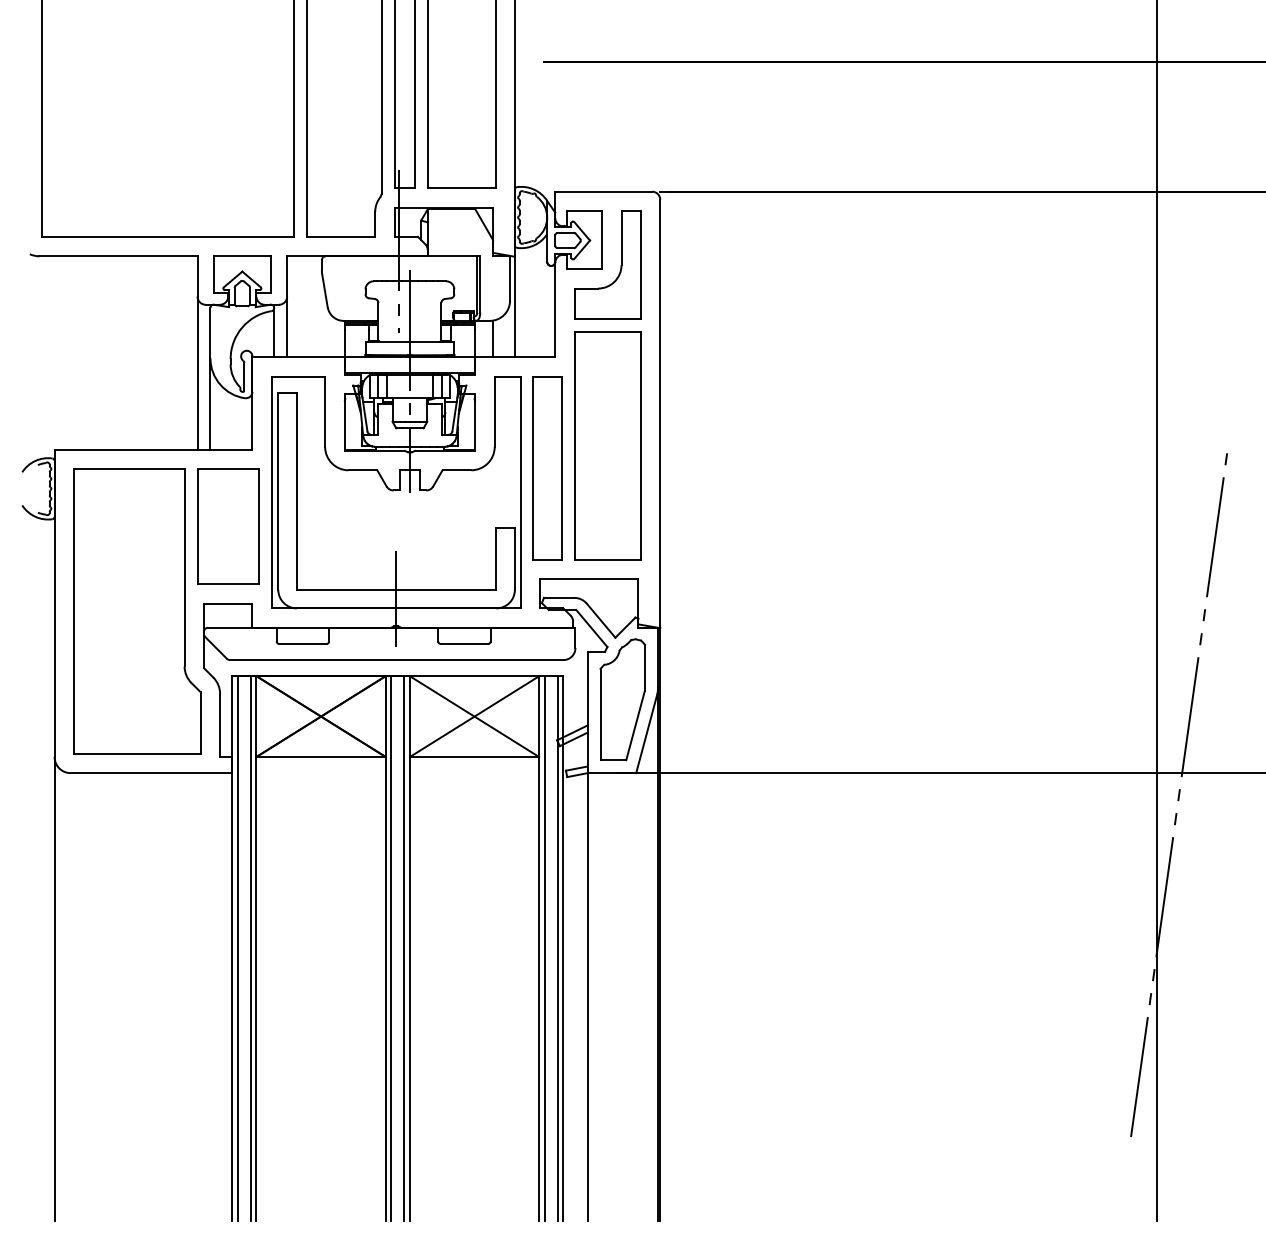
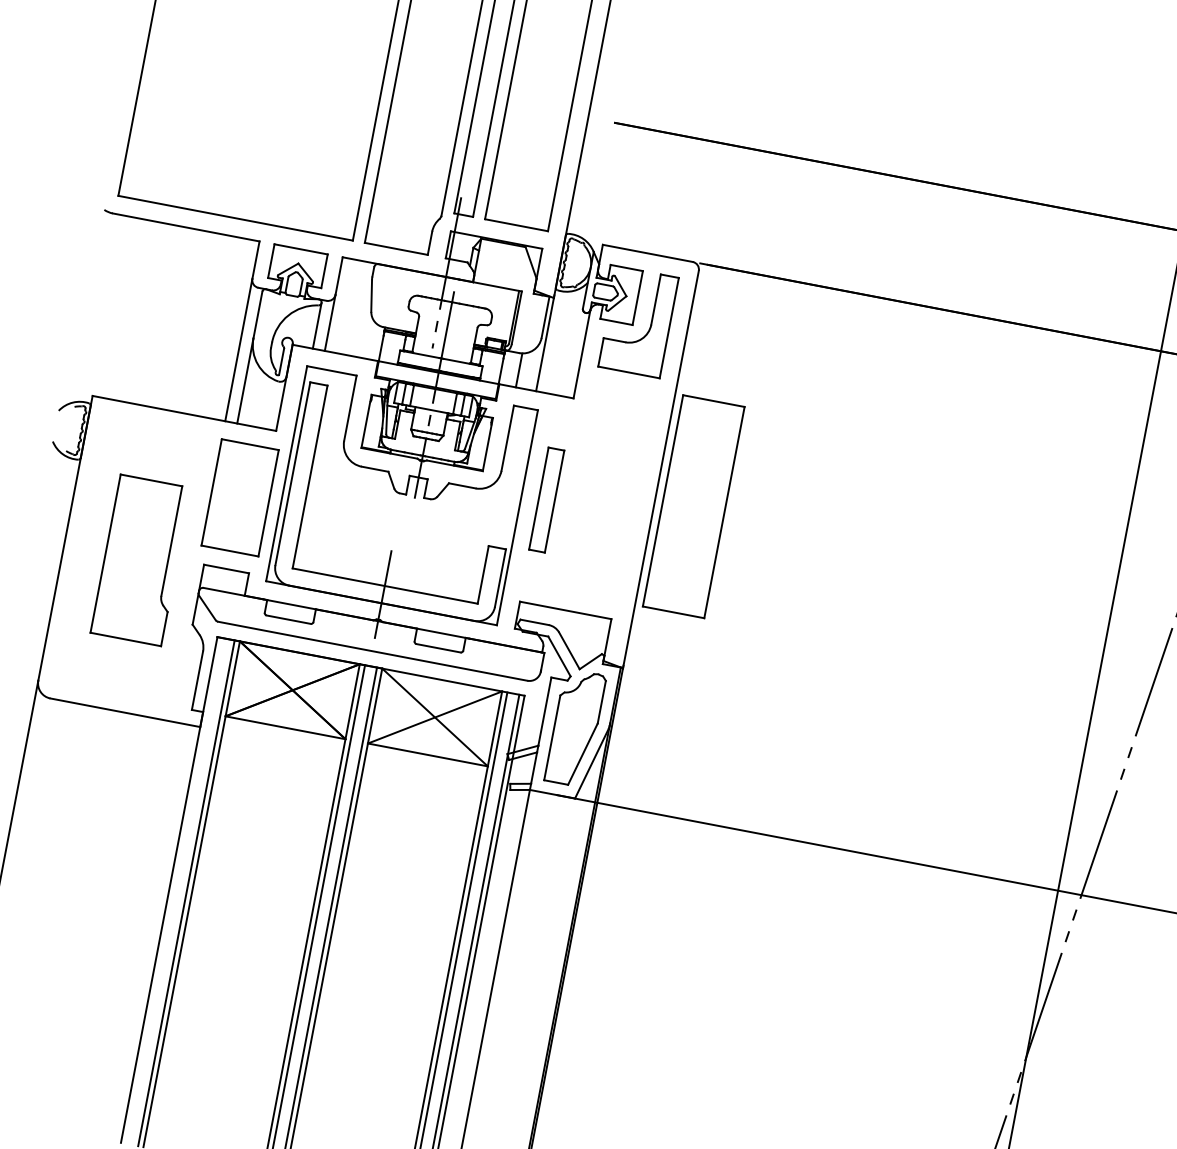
part: (607, 445) -> (693, 506), moved
part: (547, 468) -> (546, 500), size x0.6
part: (137, 611) -> (141, 560), size x0.6
line: (237, 948) -> (174, 890), removed

